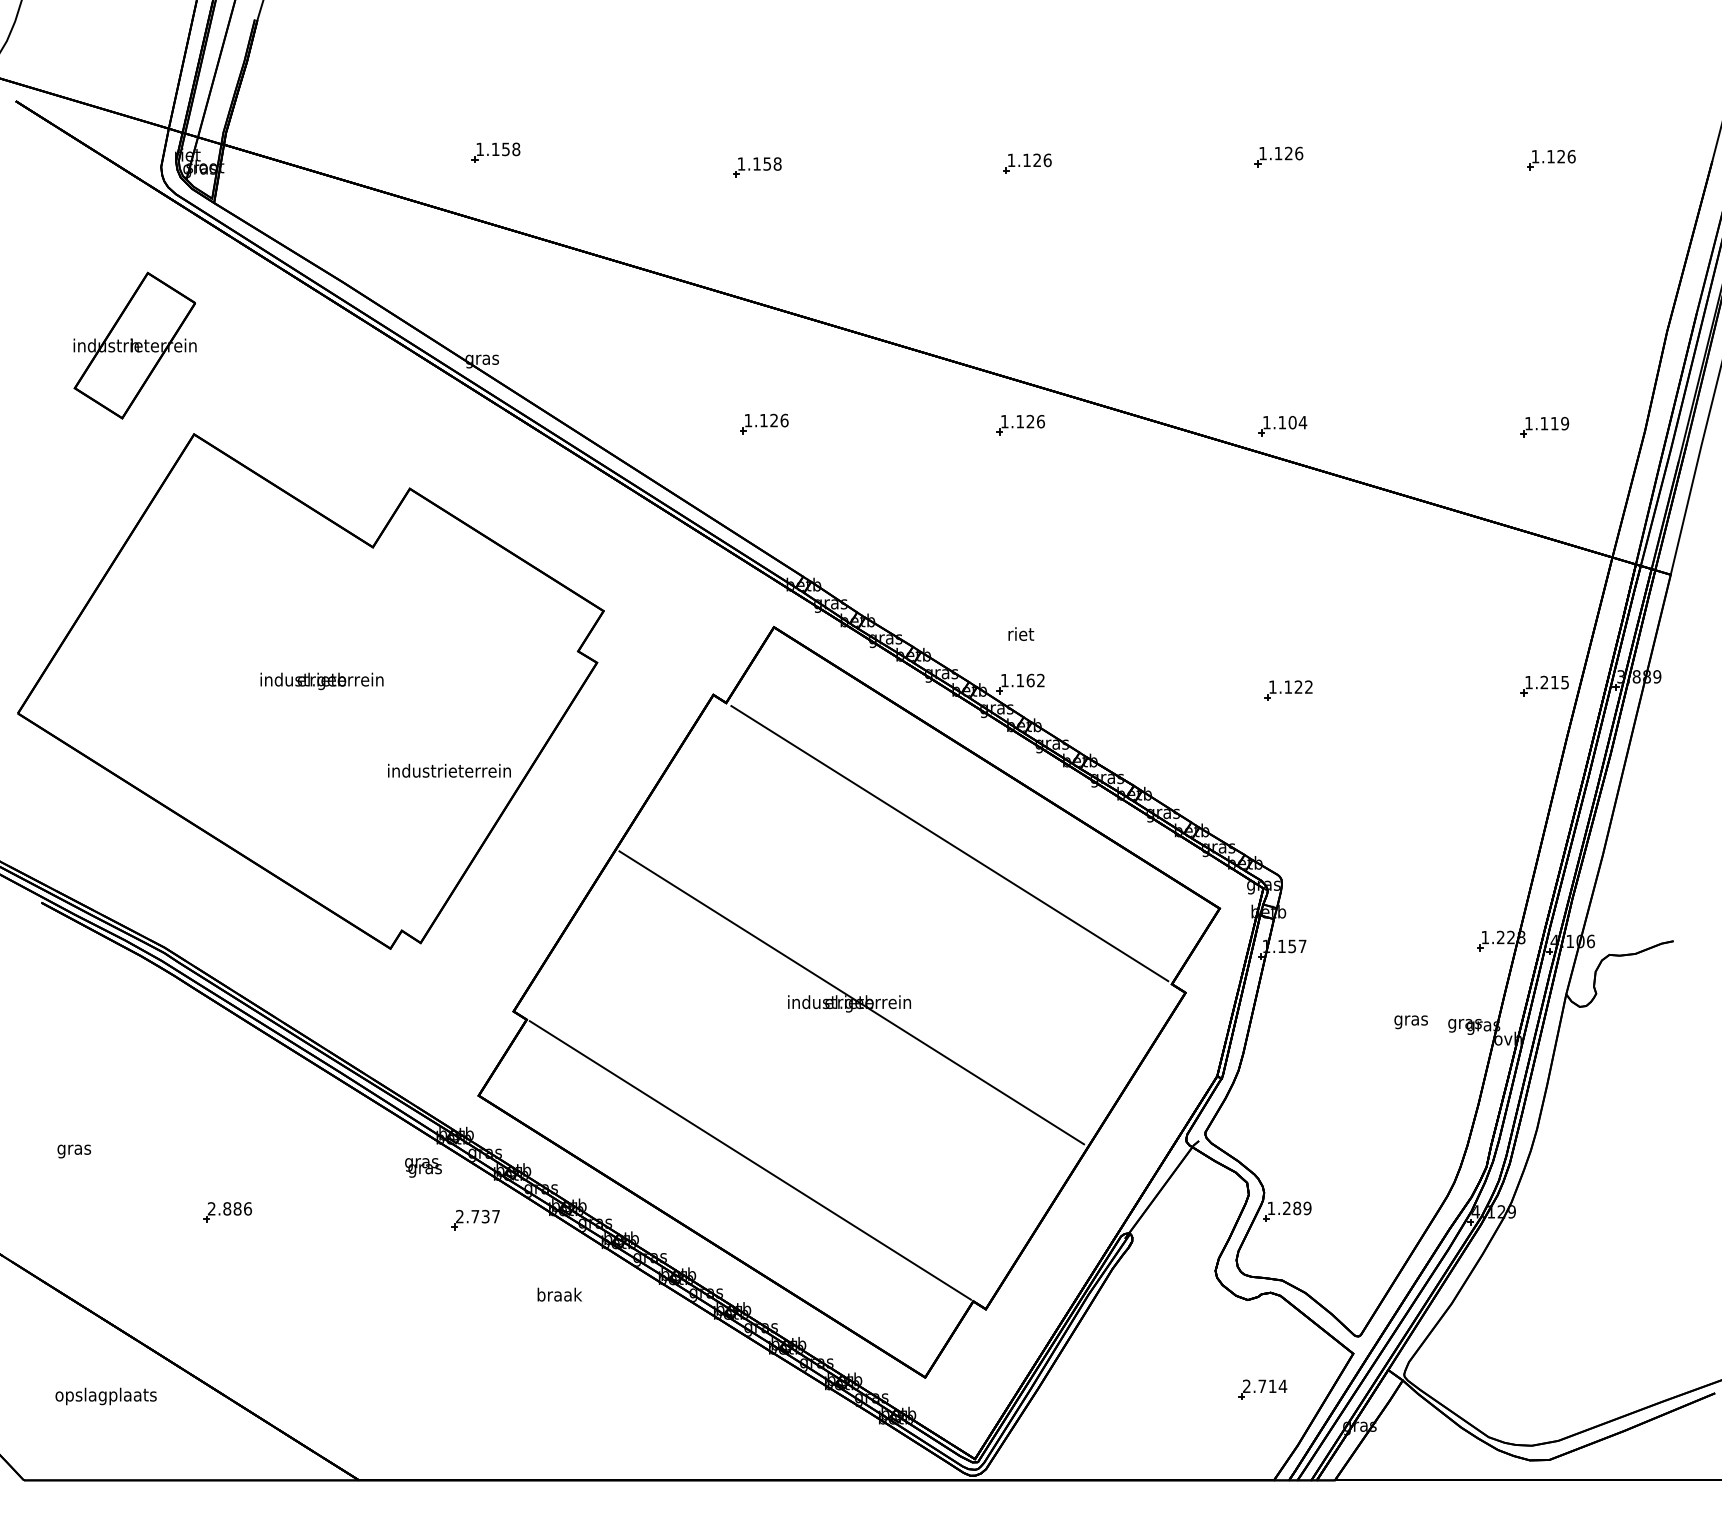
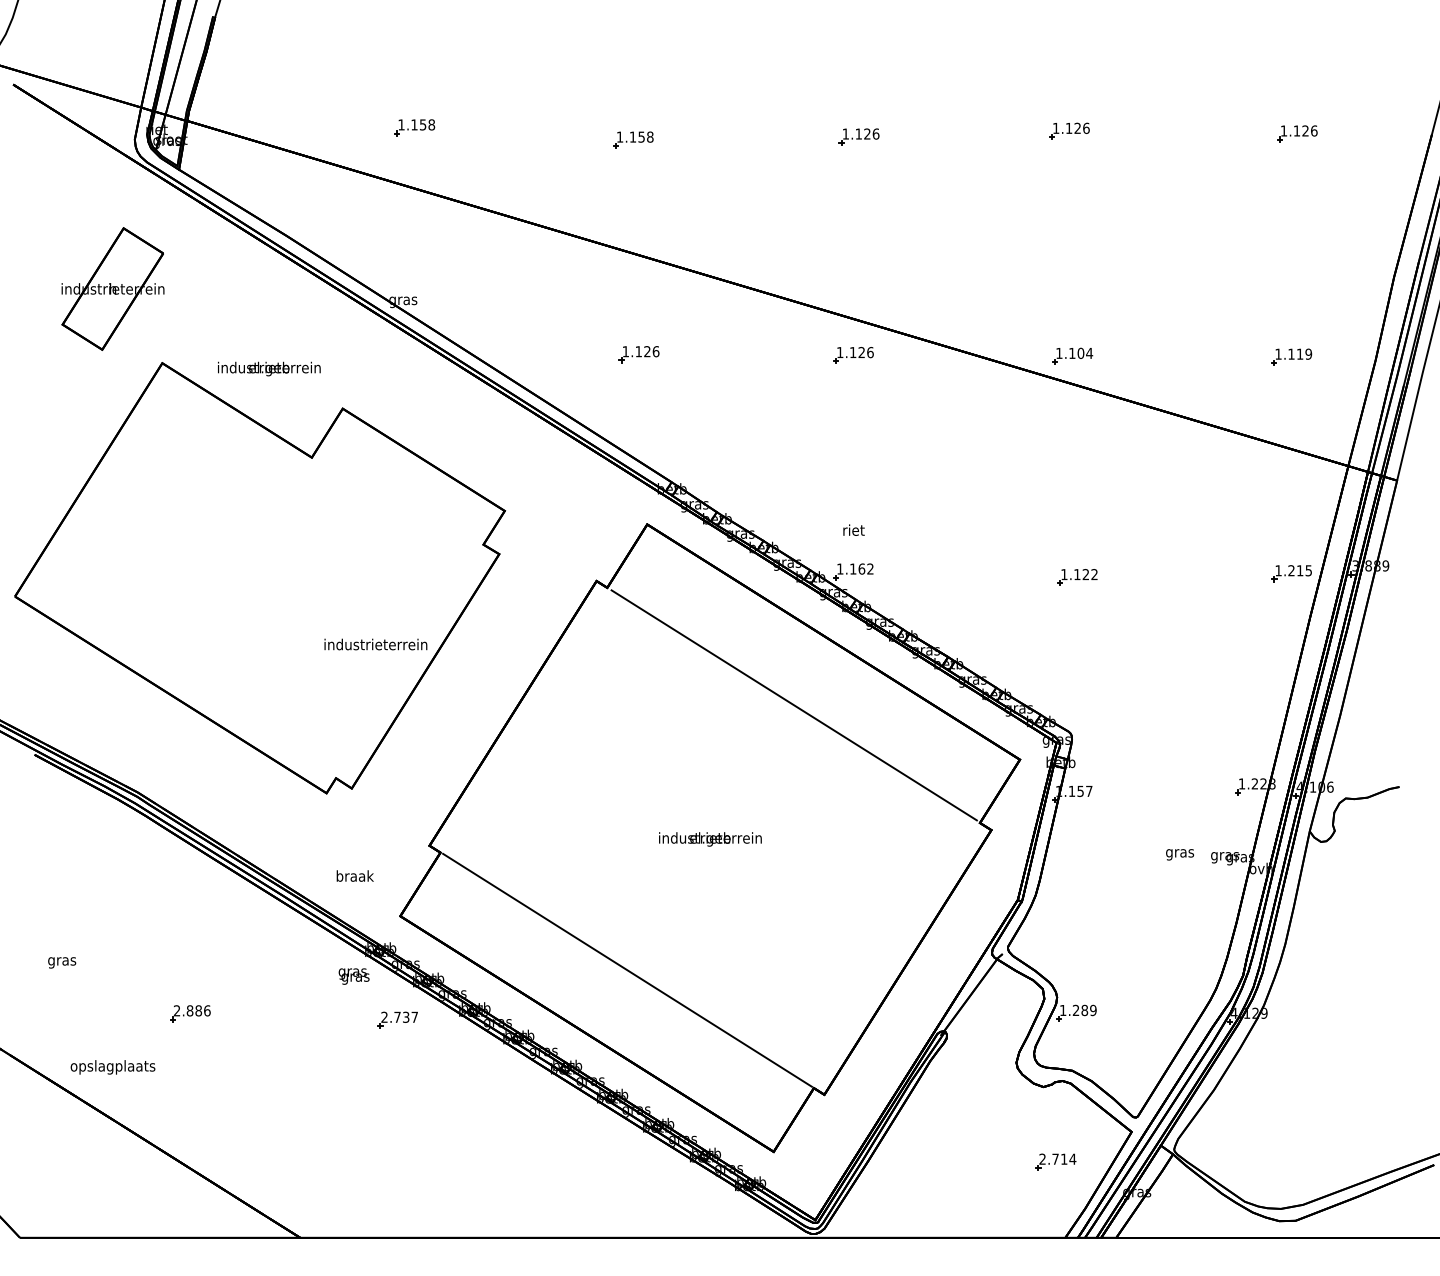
text: (321, 681) -> (268, 369), moved
line: (851, 997) -> (712, 834), removed
text: (559, 1294) -> (354, 875), moved
text: (105, 1396) -> (112, 1067), moved

